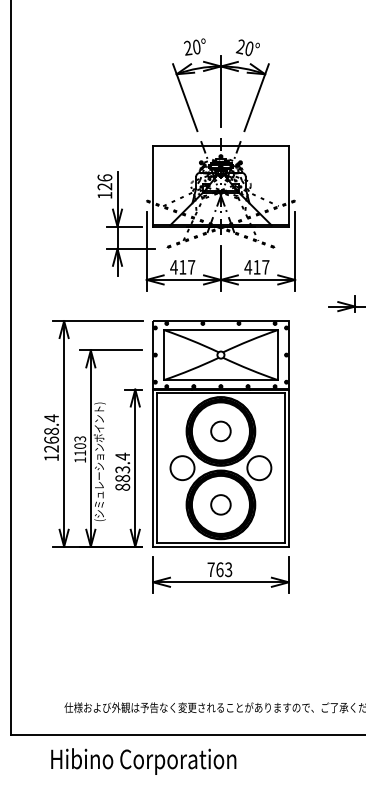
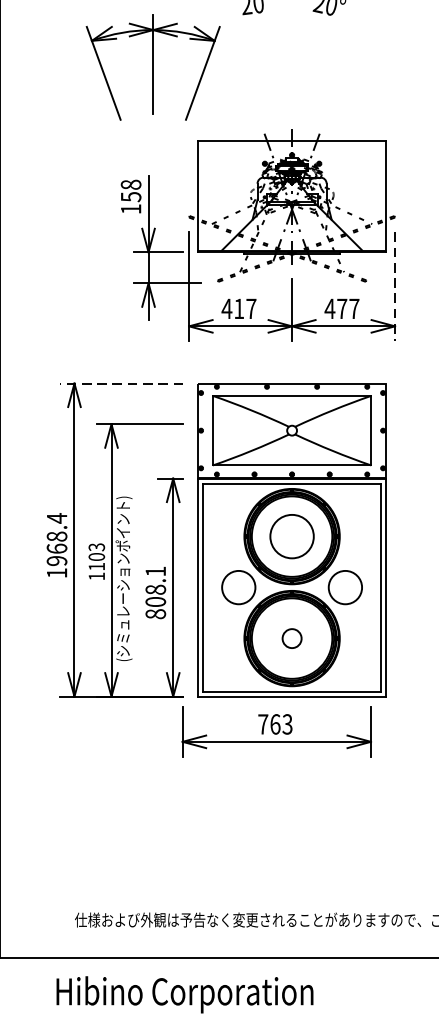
part: (220, 93) -> (152, 67), moved
text: (104, 182) -> (130, 191), 126 -> 158
line: (295, 251) -> (395, 286), solid -> dashed
text: (256, 267) -> (341, 309), 417 -> 477
line: (98, 321) -> (122, 384), solid -> dashed
circle: (220, 431) -> (291, 536), size x1.6
text: (51, 448) -> (56, 560), 1268.4 -> 1968.4
text: (122, 467) -> (155, 586), 883.4 -> 808.1
circle: (220, 504) -> (291, 638), size x0.7
part: (220, 574) -> (276, 731), moved

